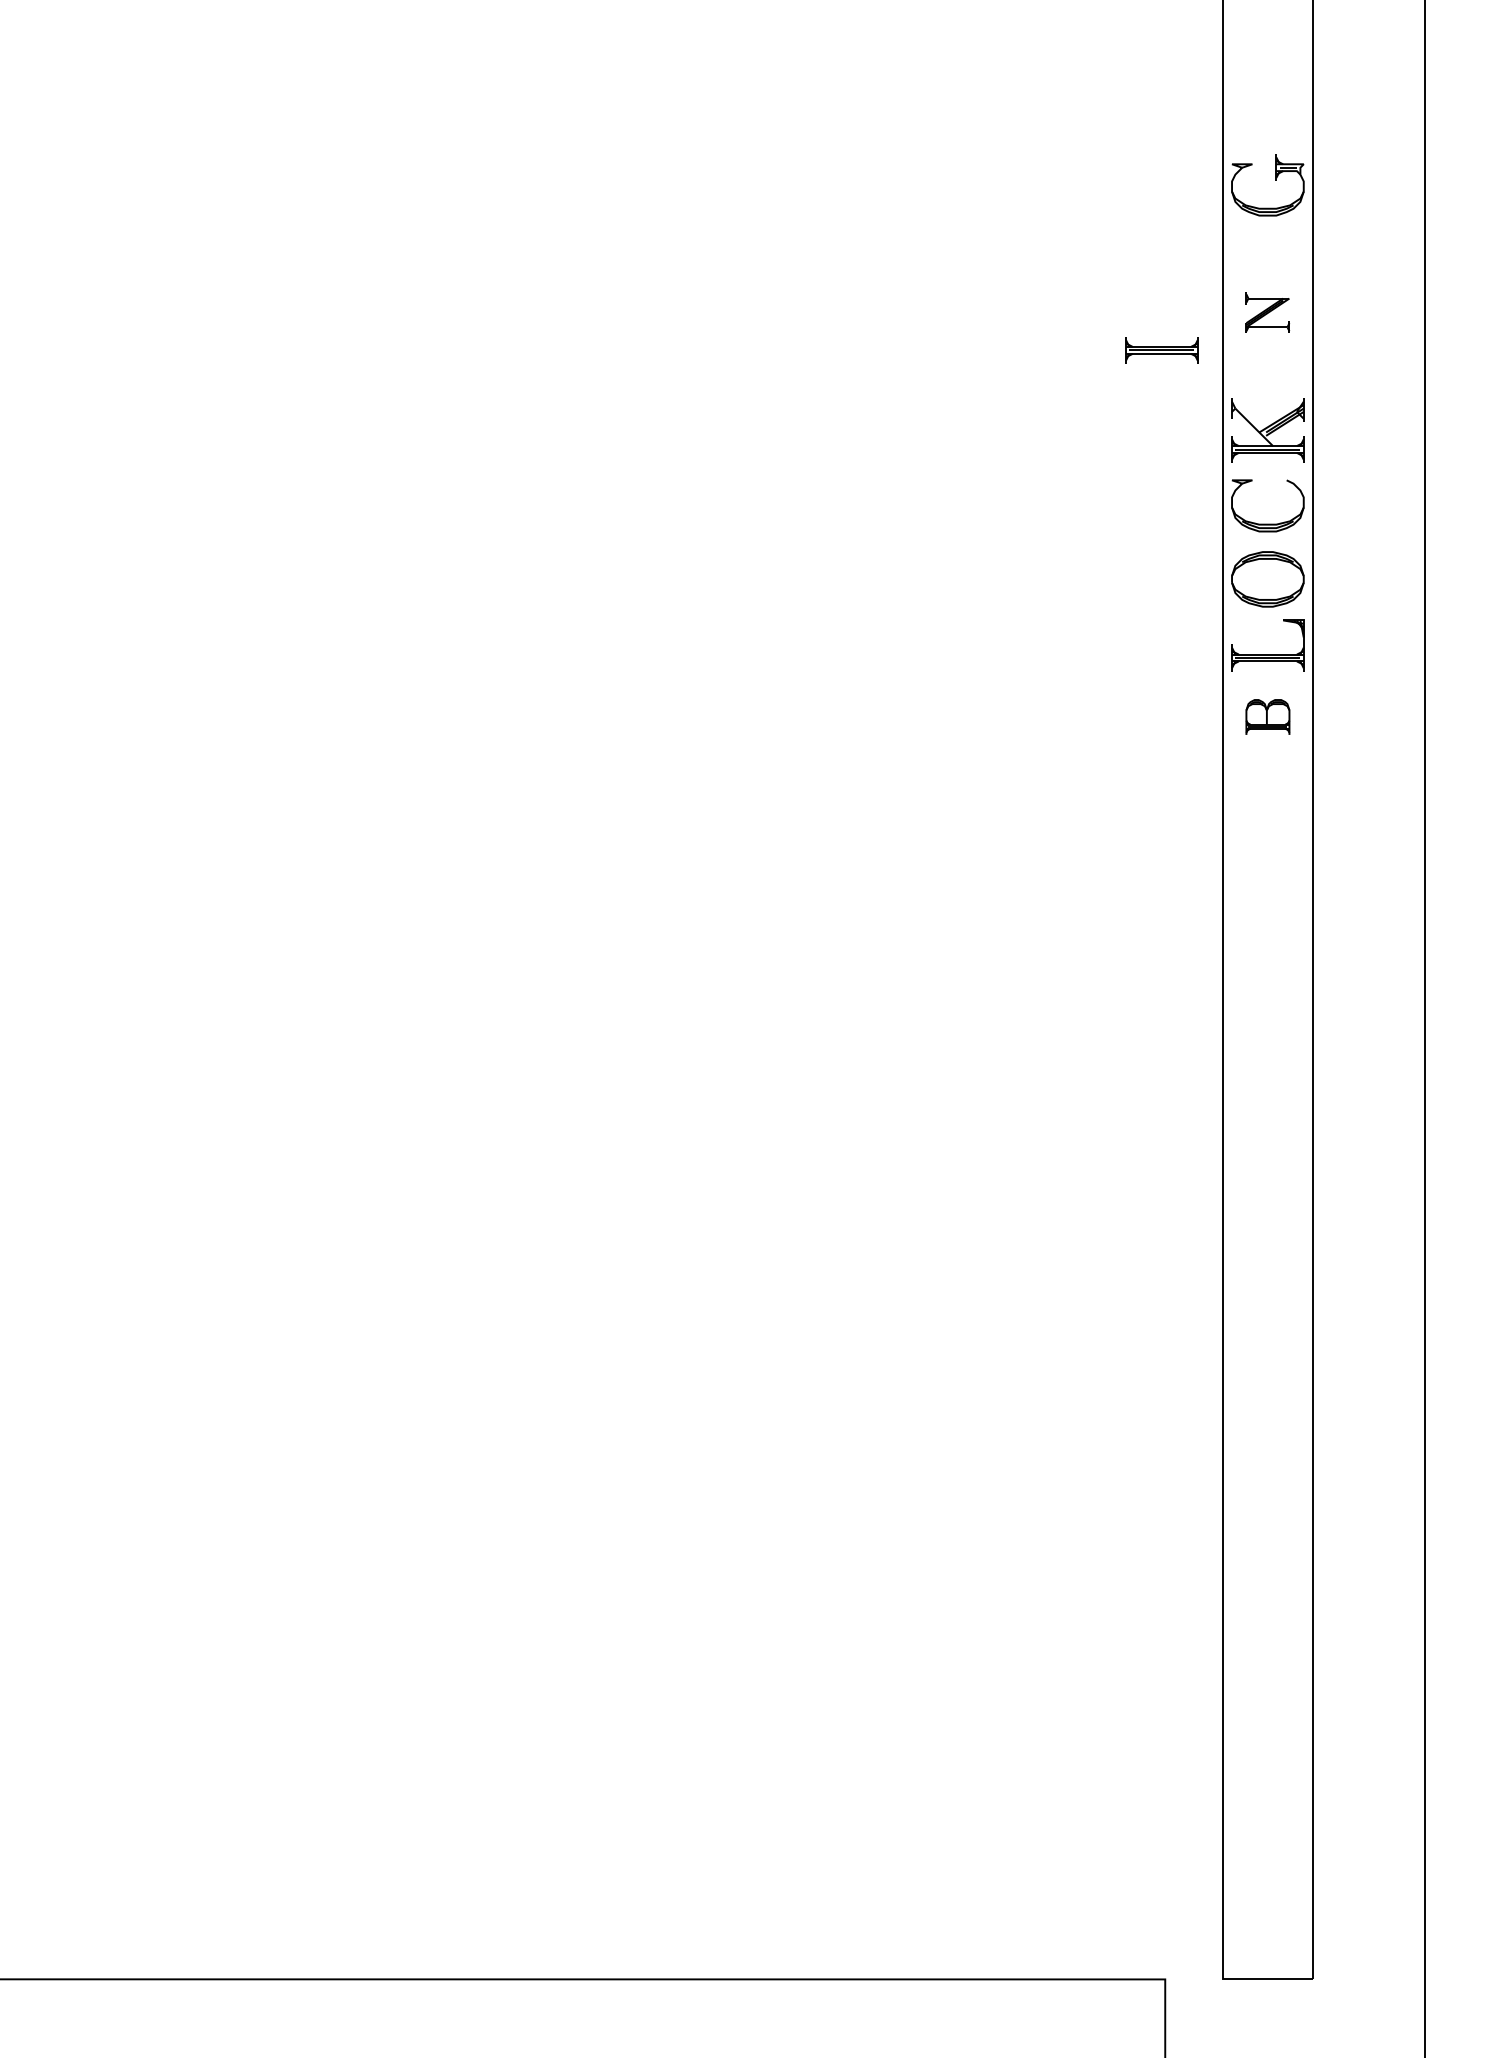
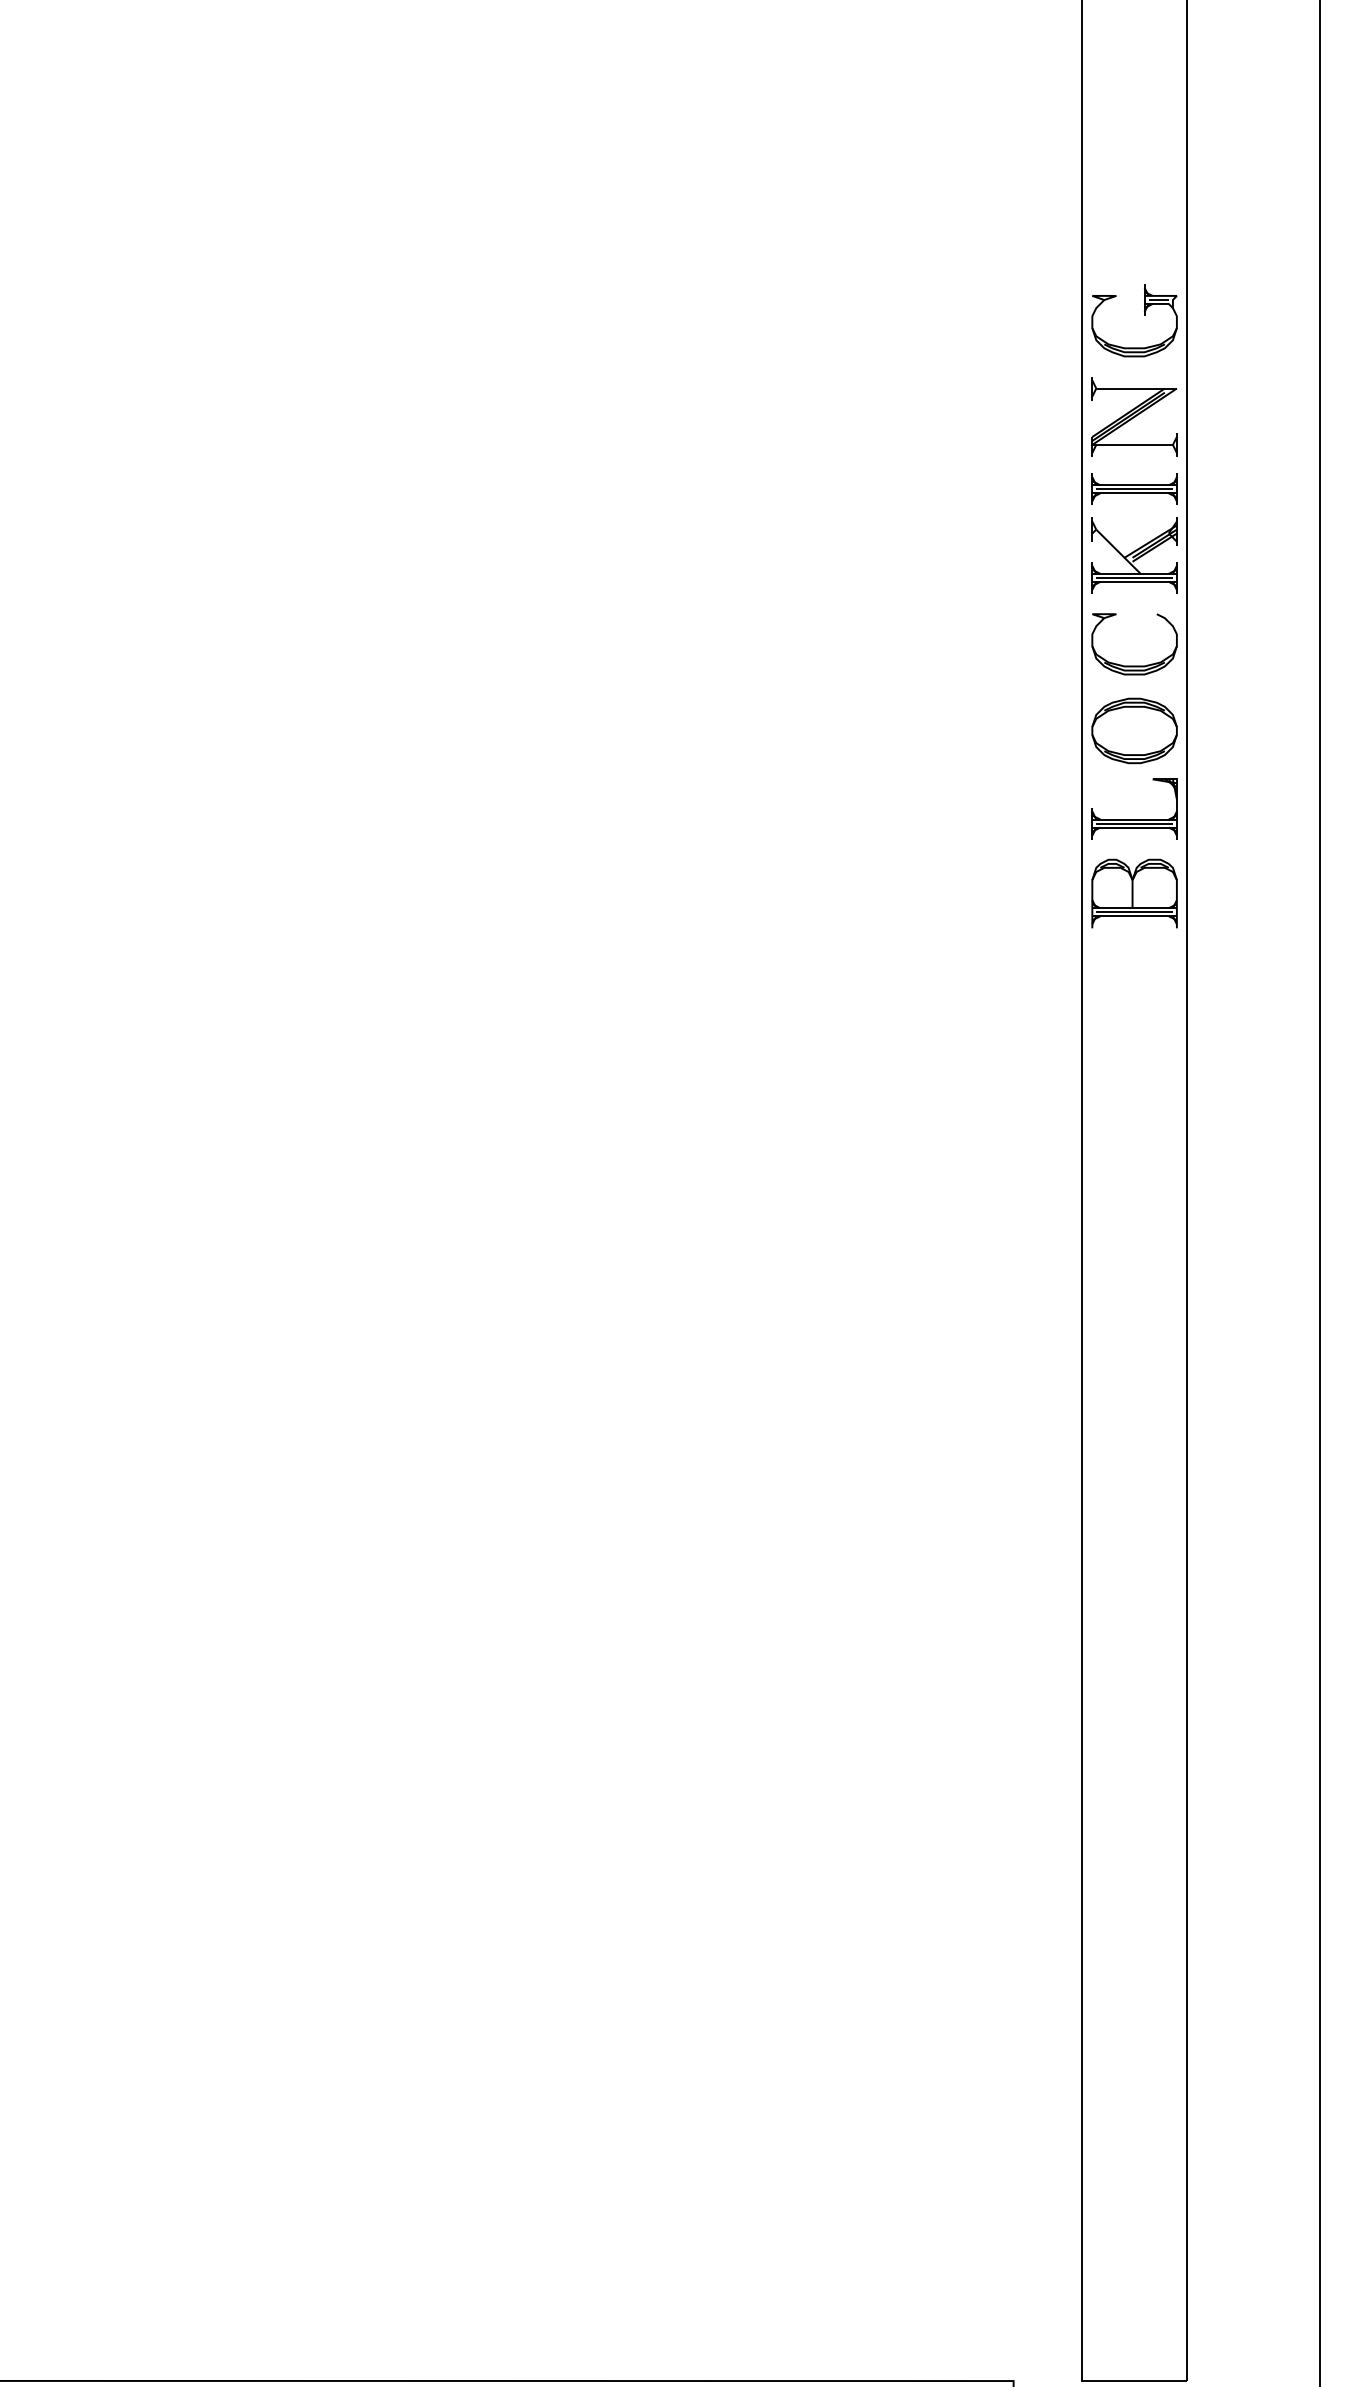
part: (1275, 180) -> (1143, 315), moved
part: (1267, 312) -> (1134, 416), size x1.67
part: (1161, 350) -> (1134, 489), moved
part: (1267, 716) -> (1134, 892), size x1.67

